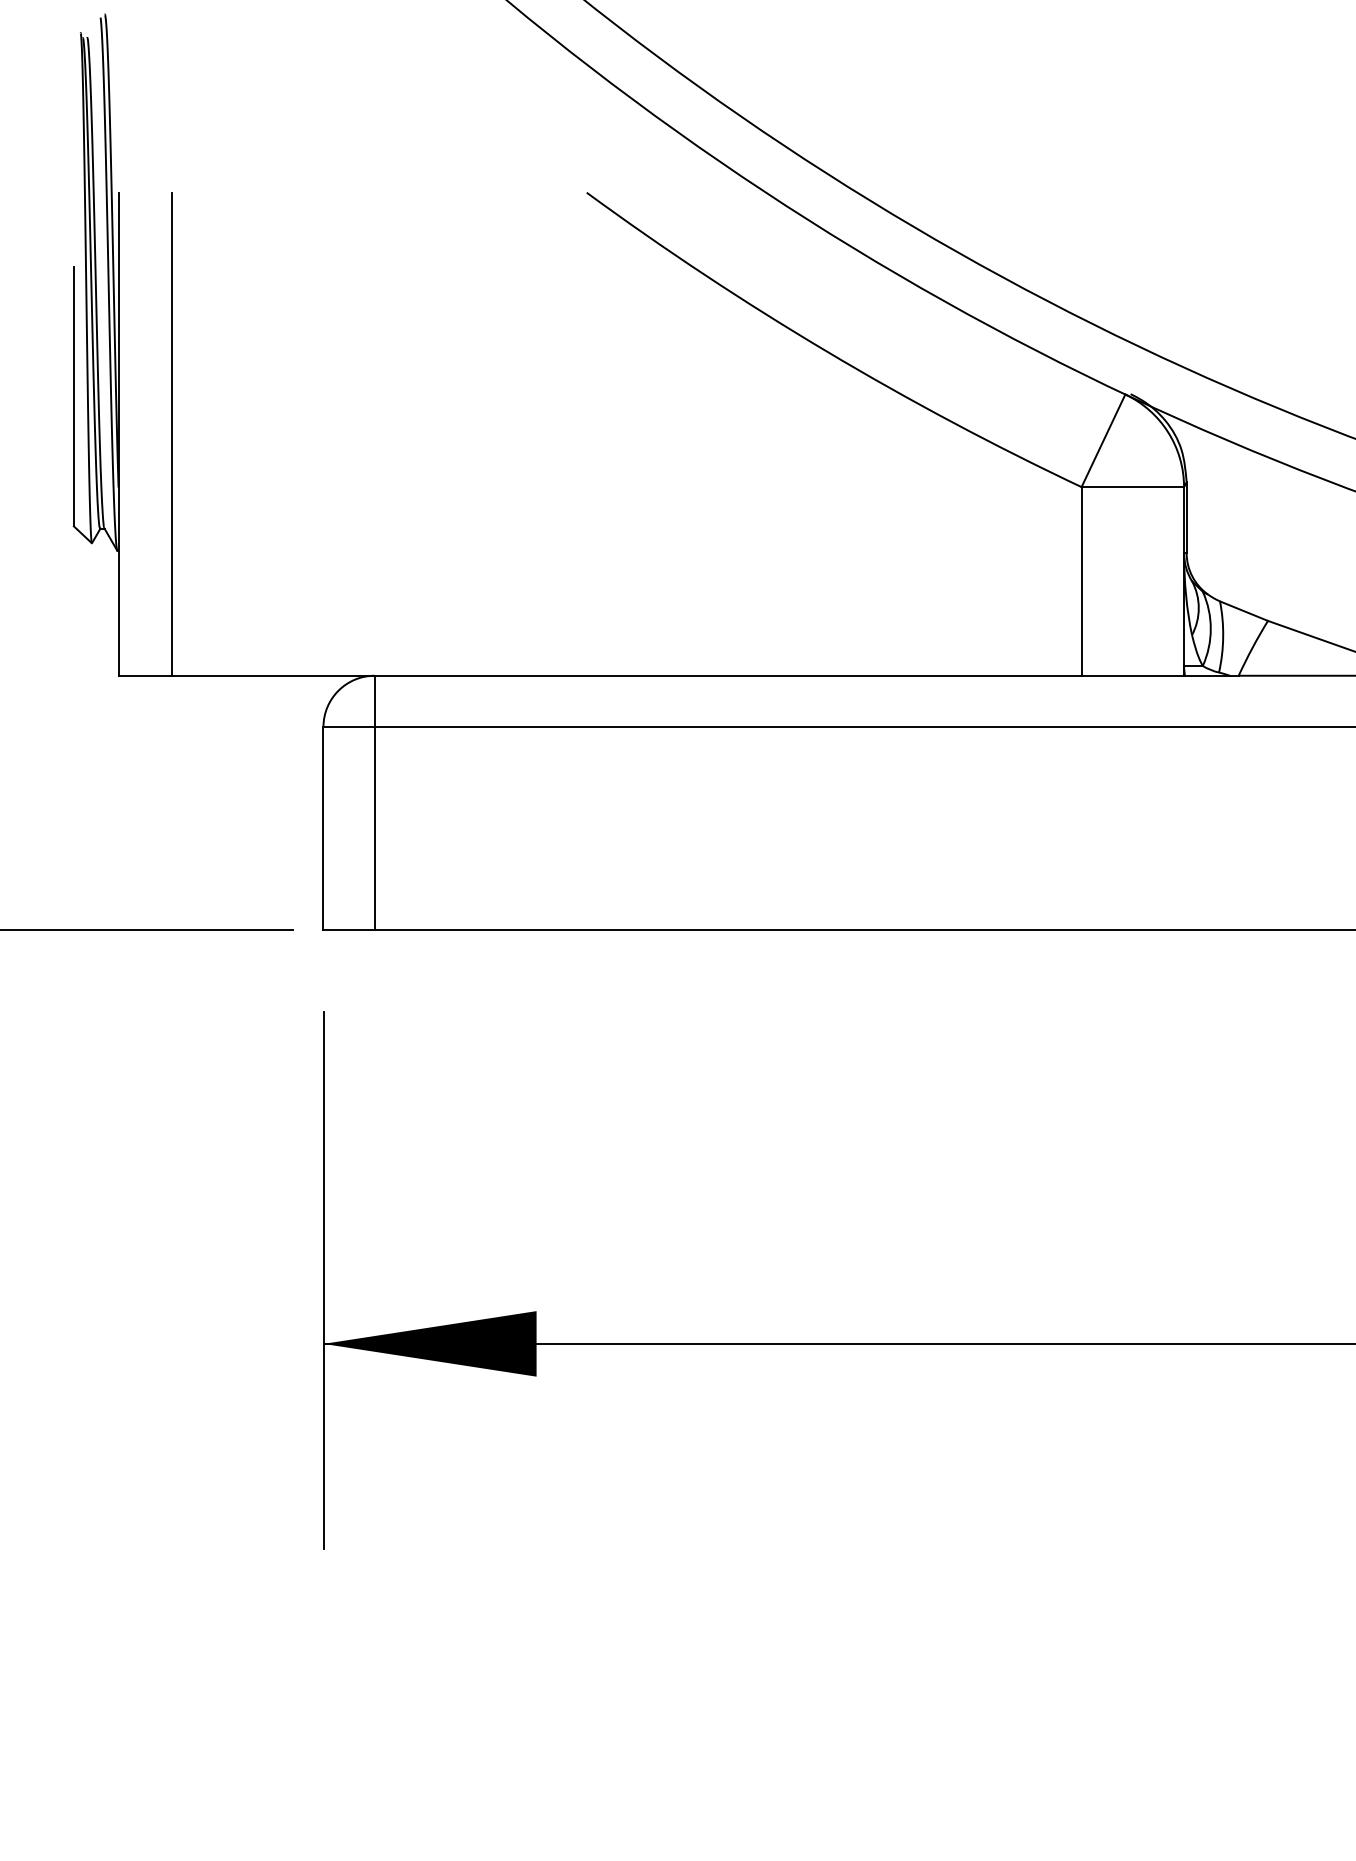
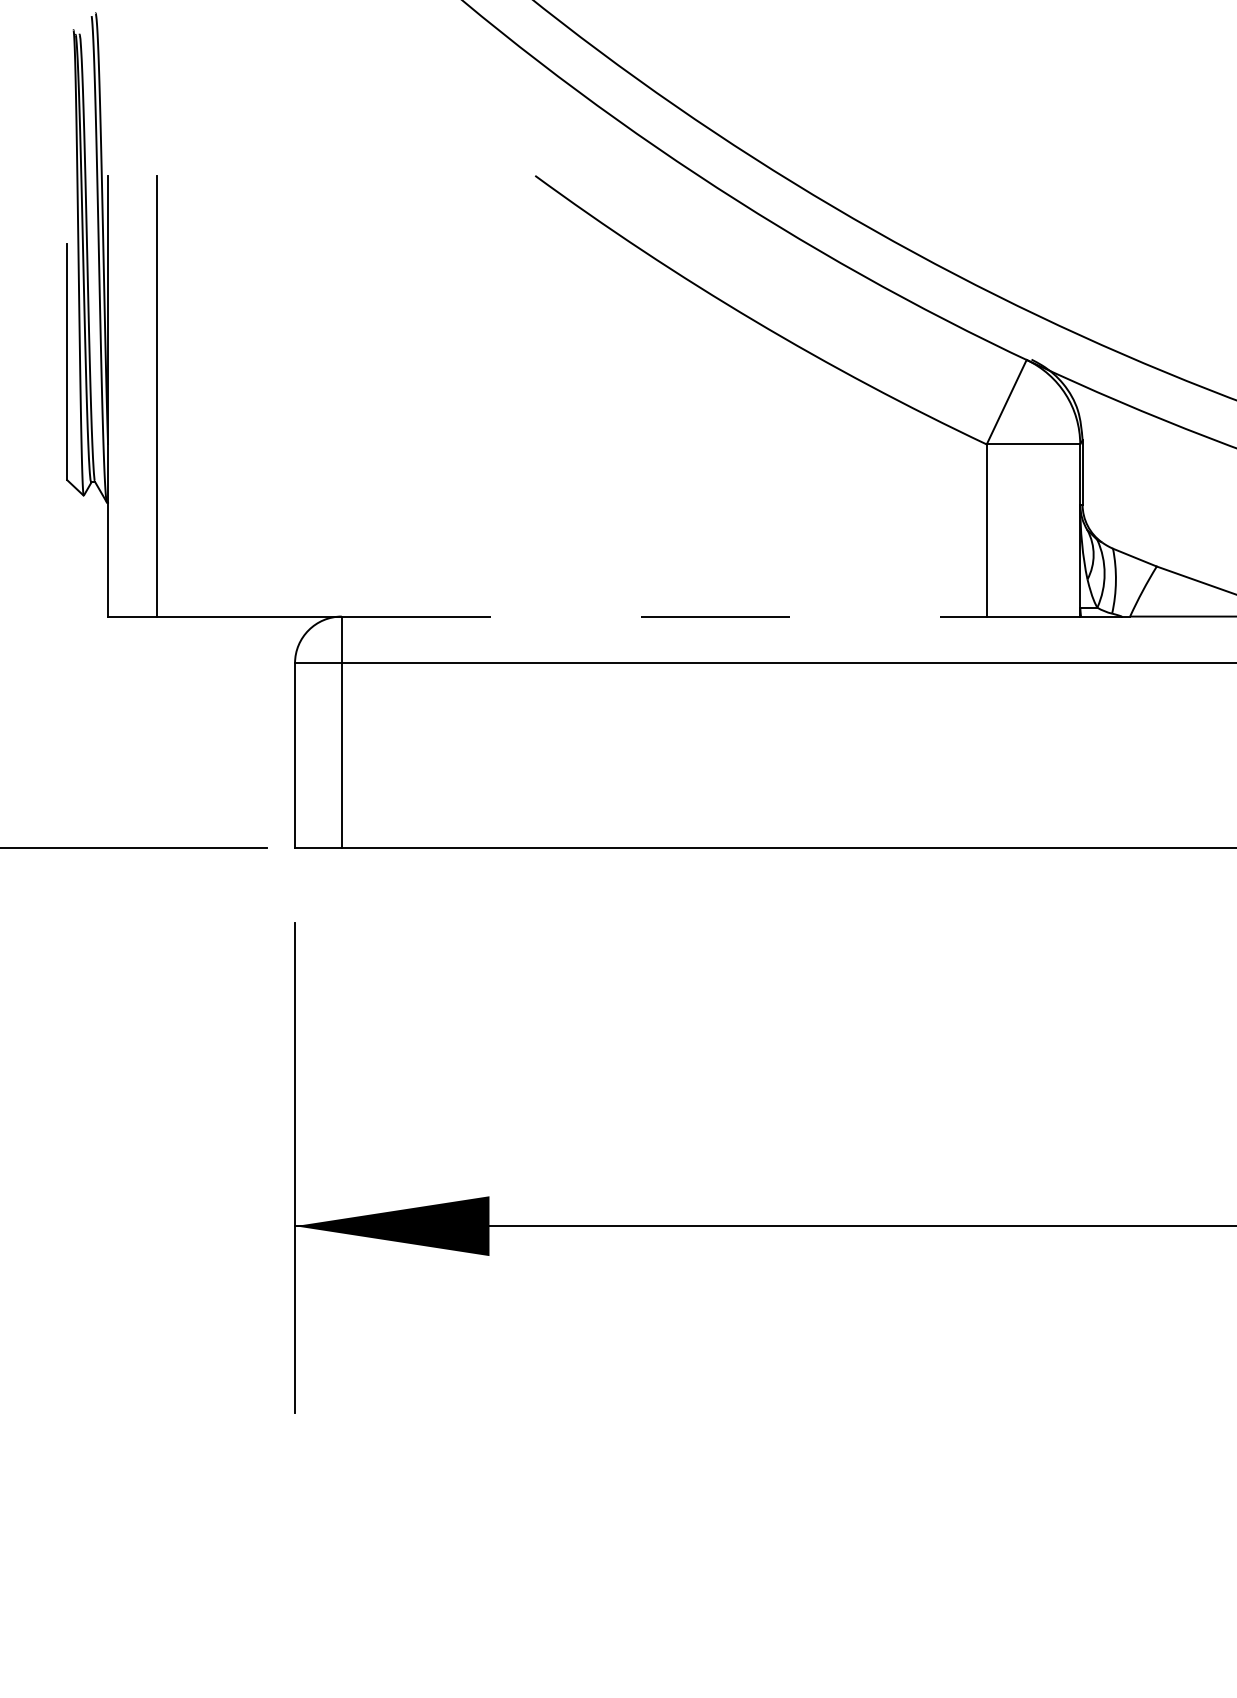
line: (780, 675) -> (712, 616), solid -> dashed

